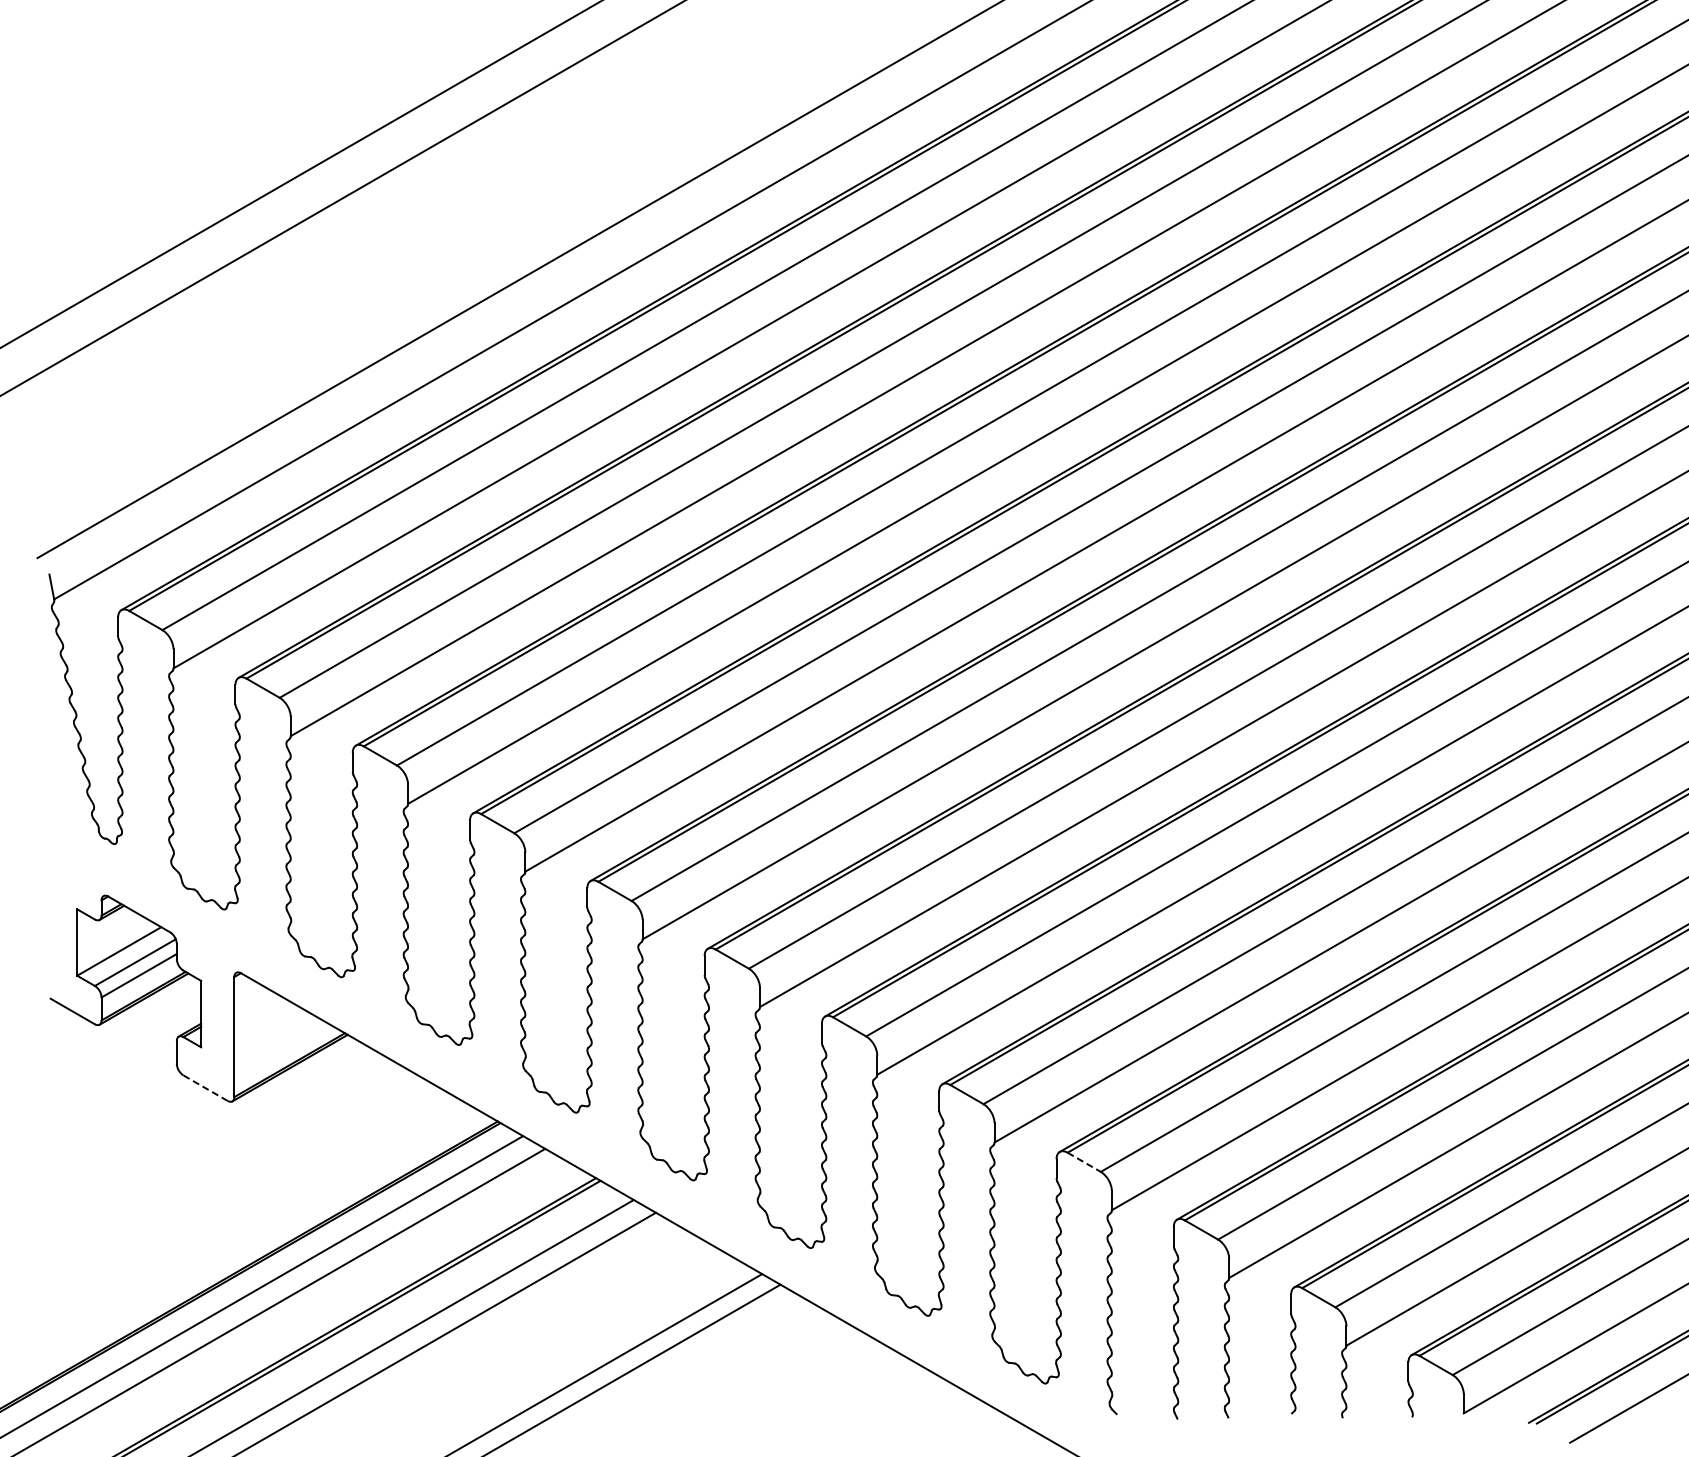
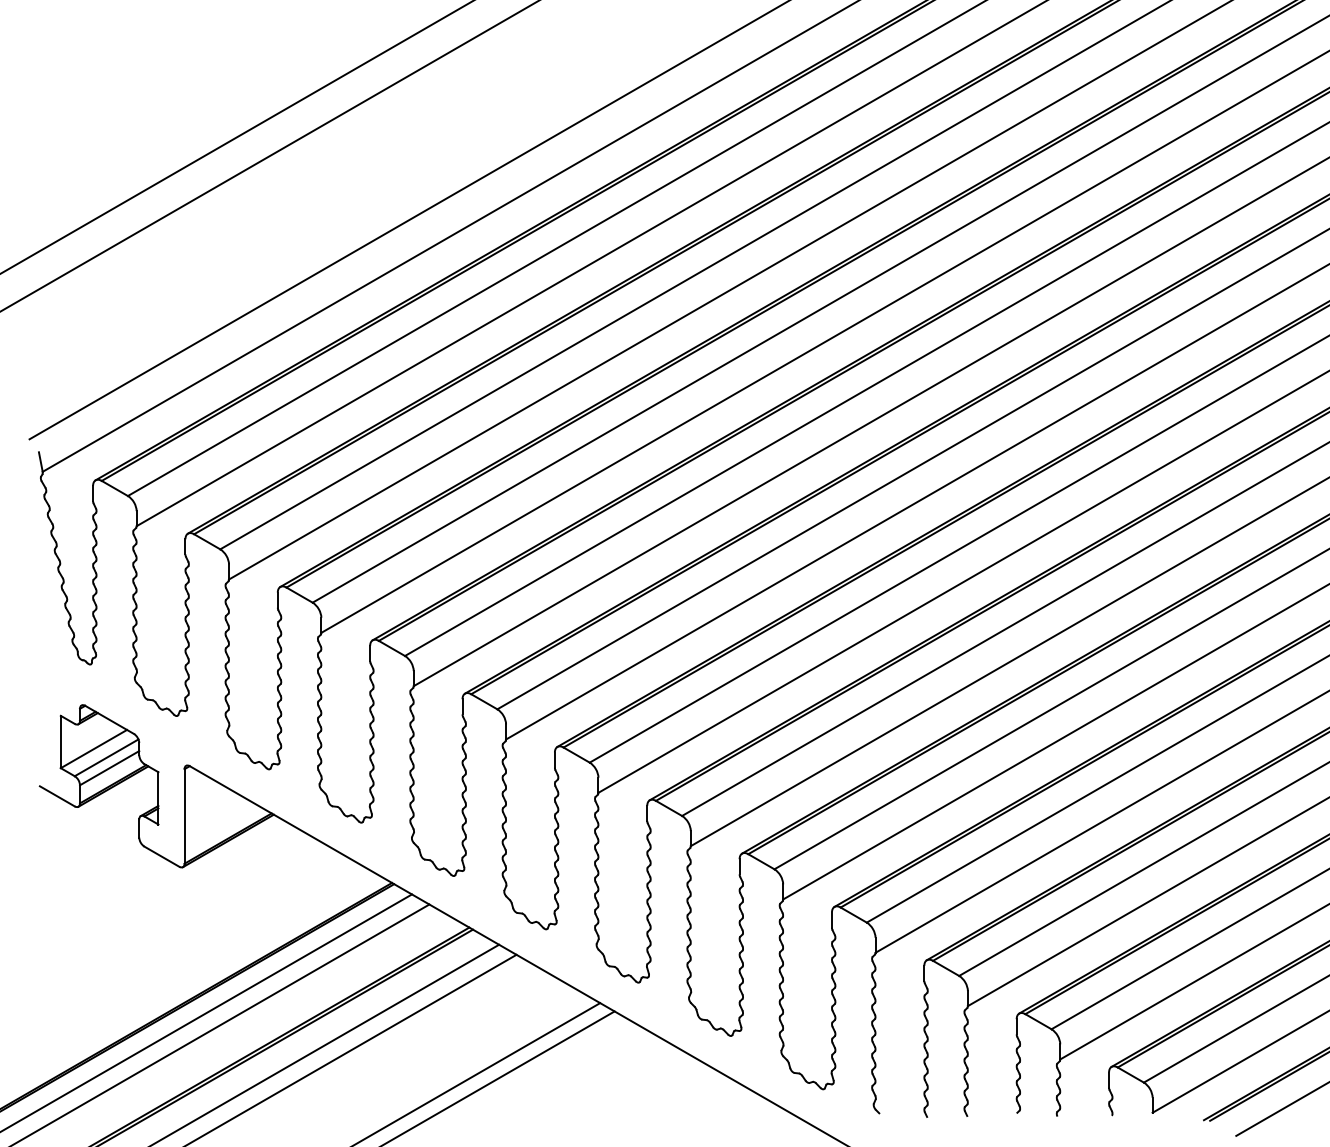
line: (205, 1088) -> (161, 856), dashed -> solid
line: (1084, 1162) -> (853, 915), dashed -> solid

